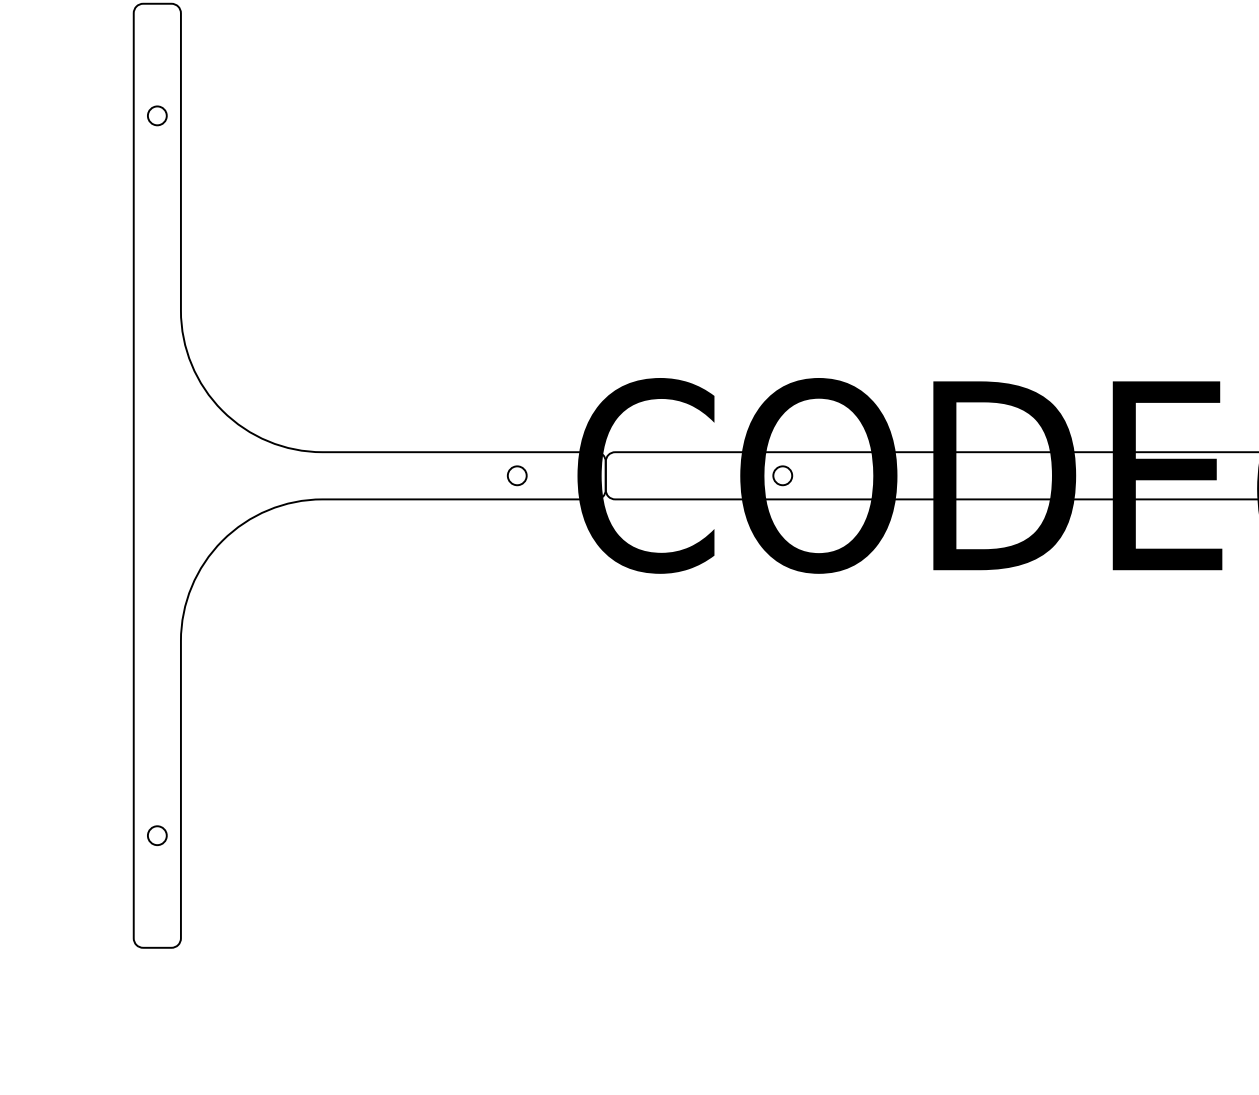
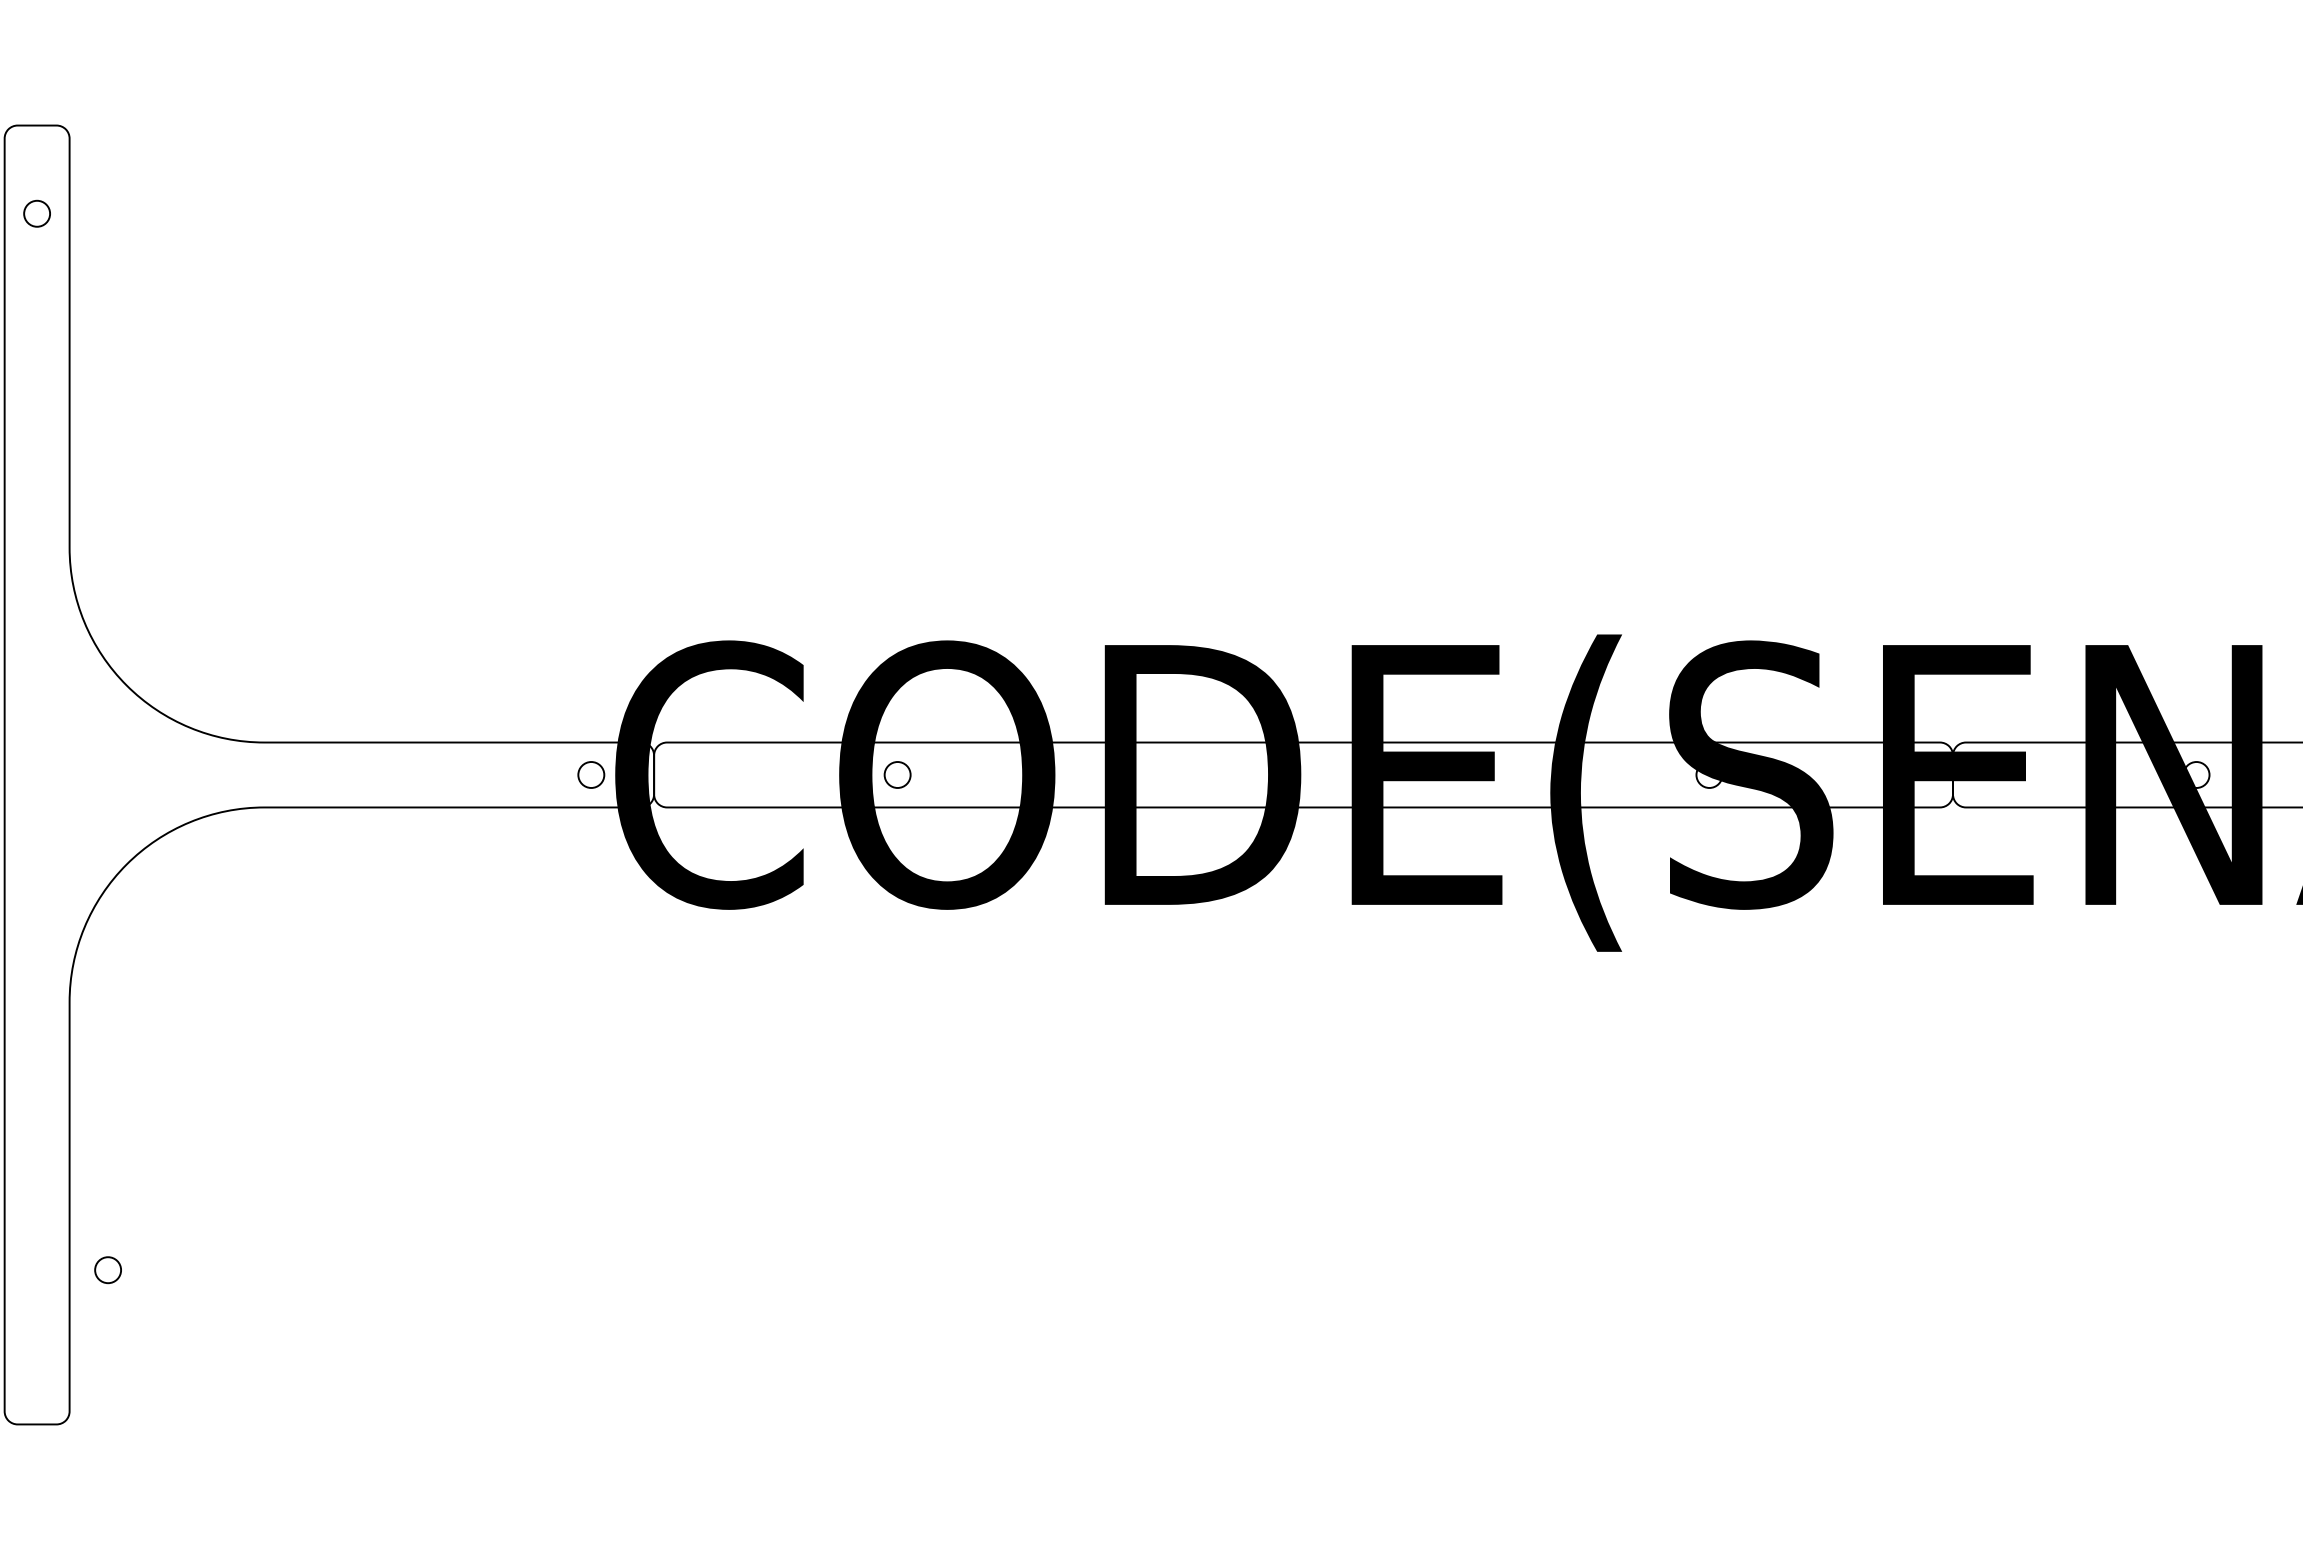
circle: (156, 115) -> (36, 213), moved
circle: (517, 475) -> (591, 774), moved
circle: (156, 835) -> (107, 1270), moved

